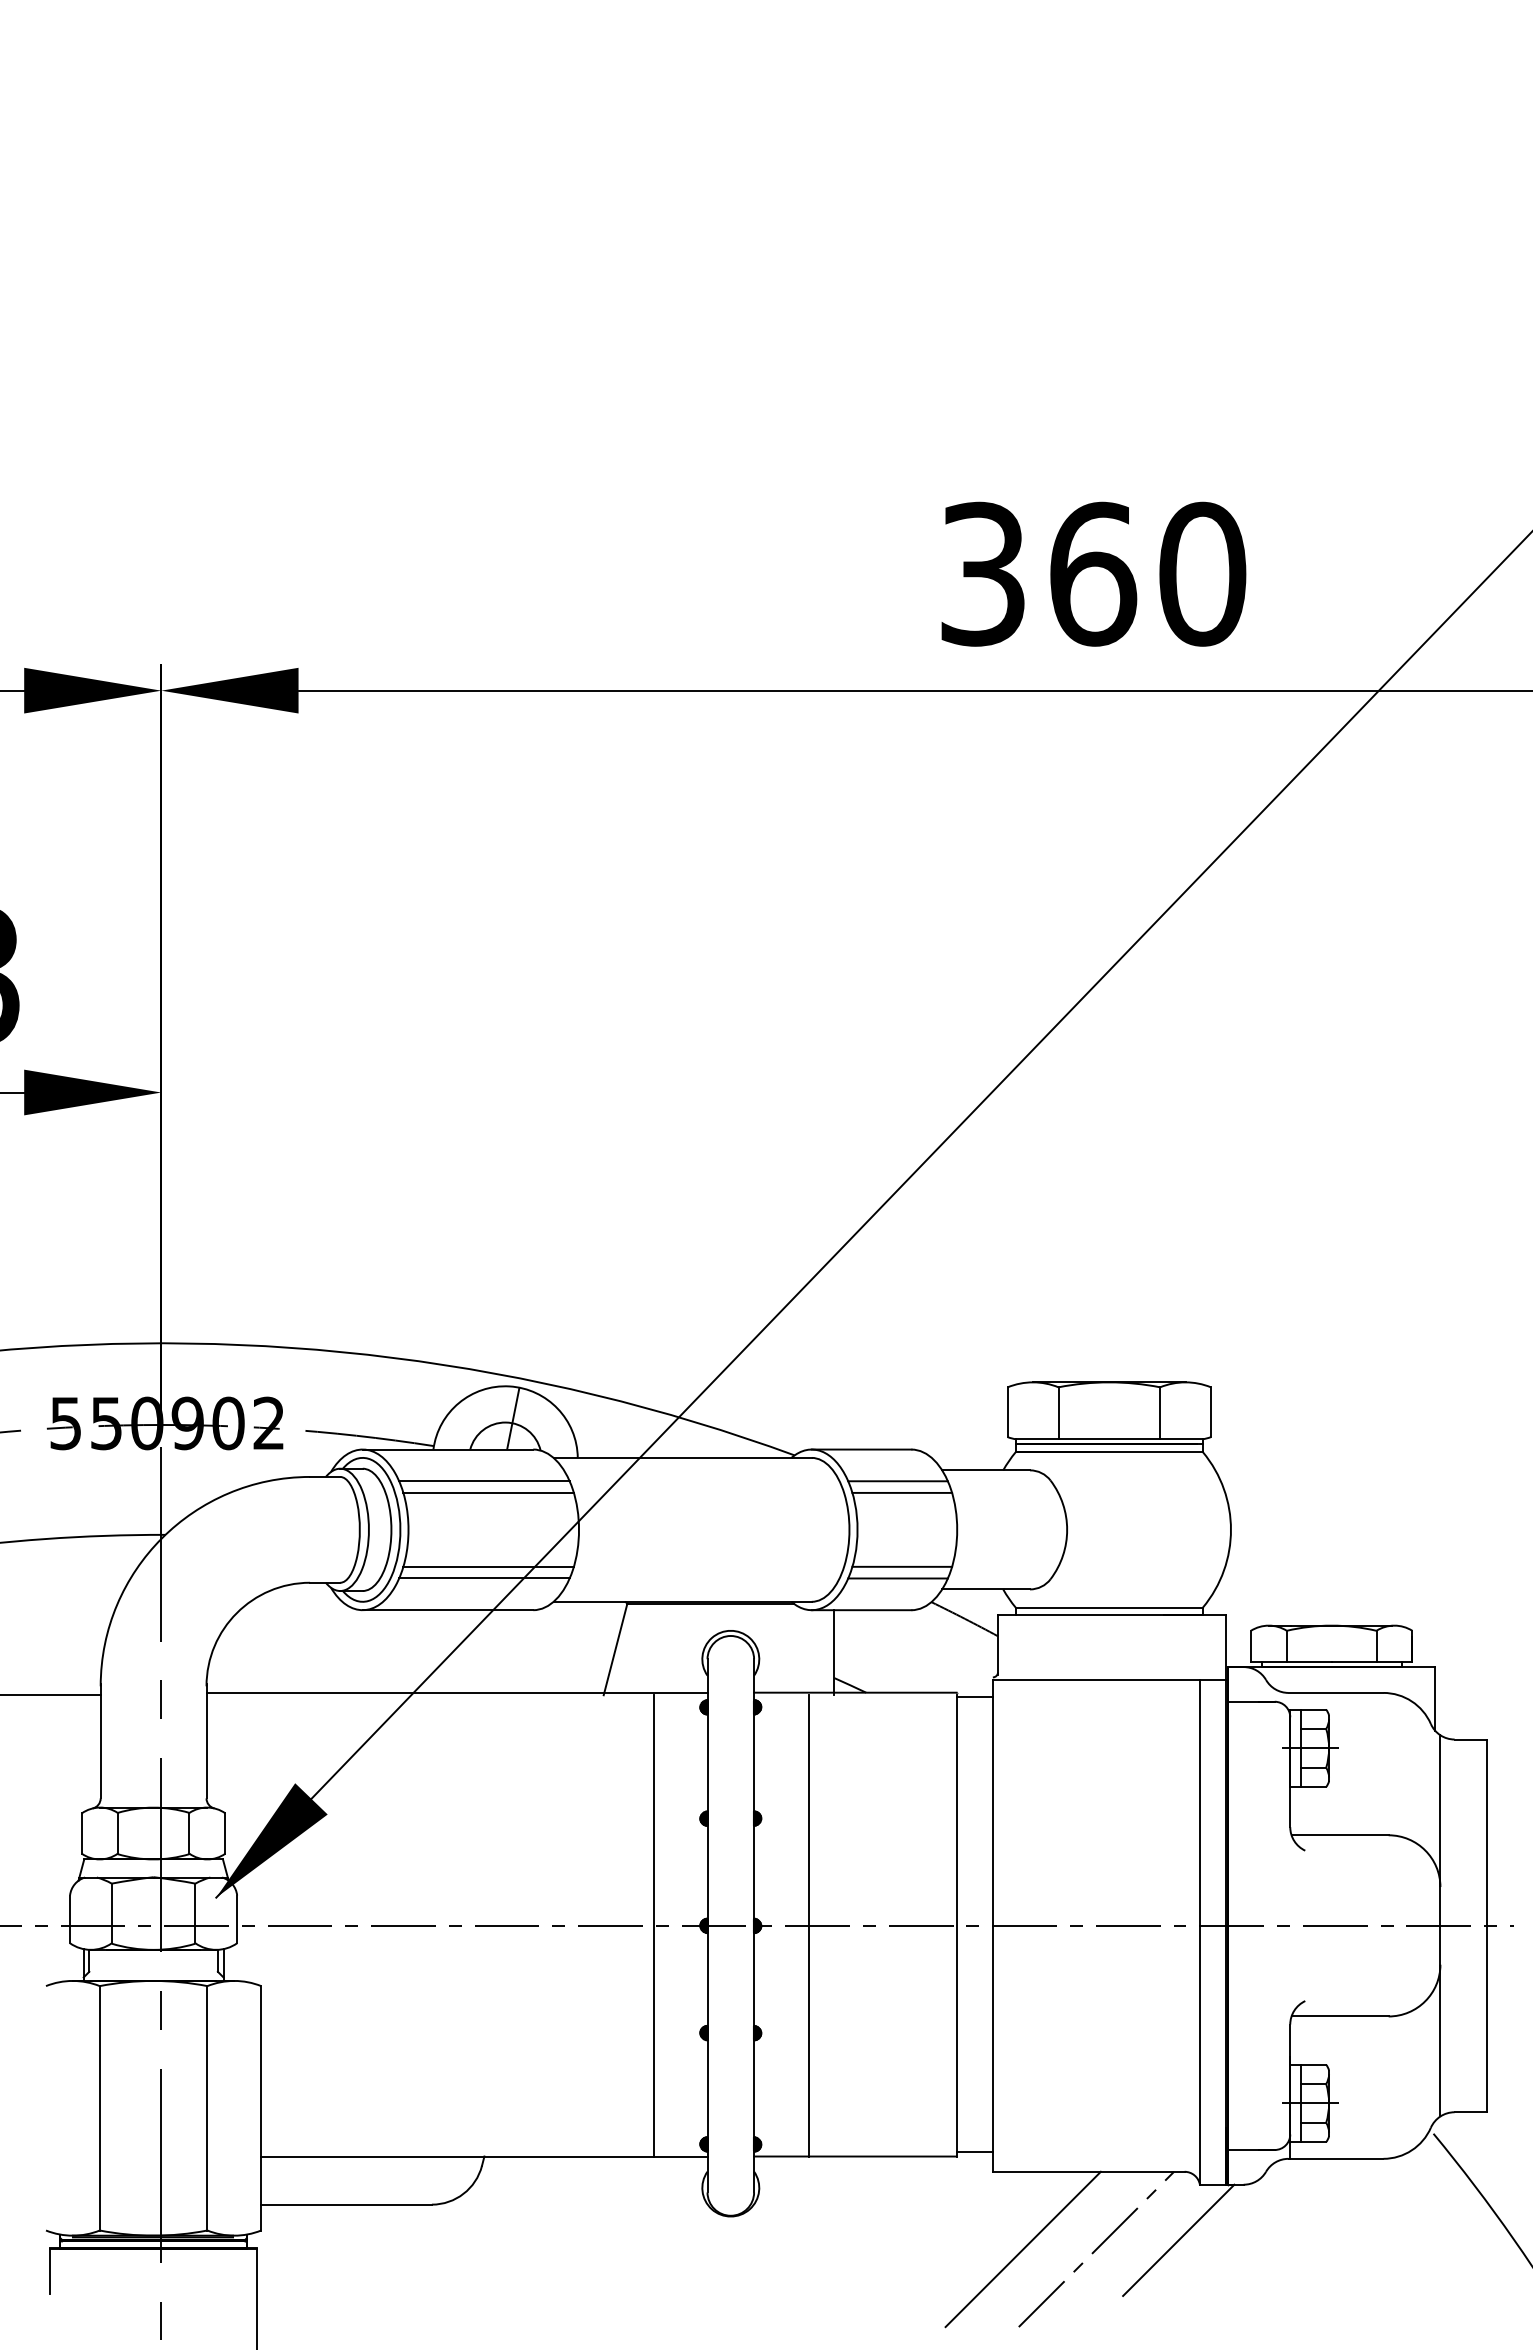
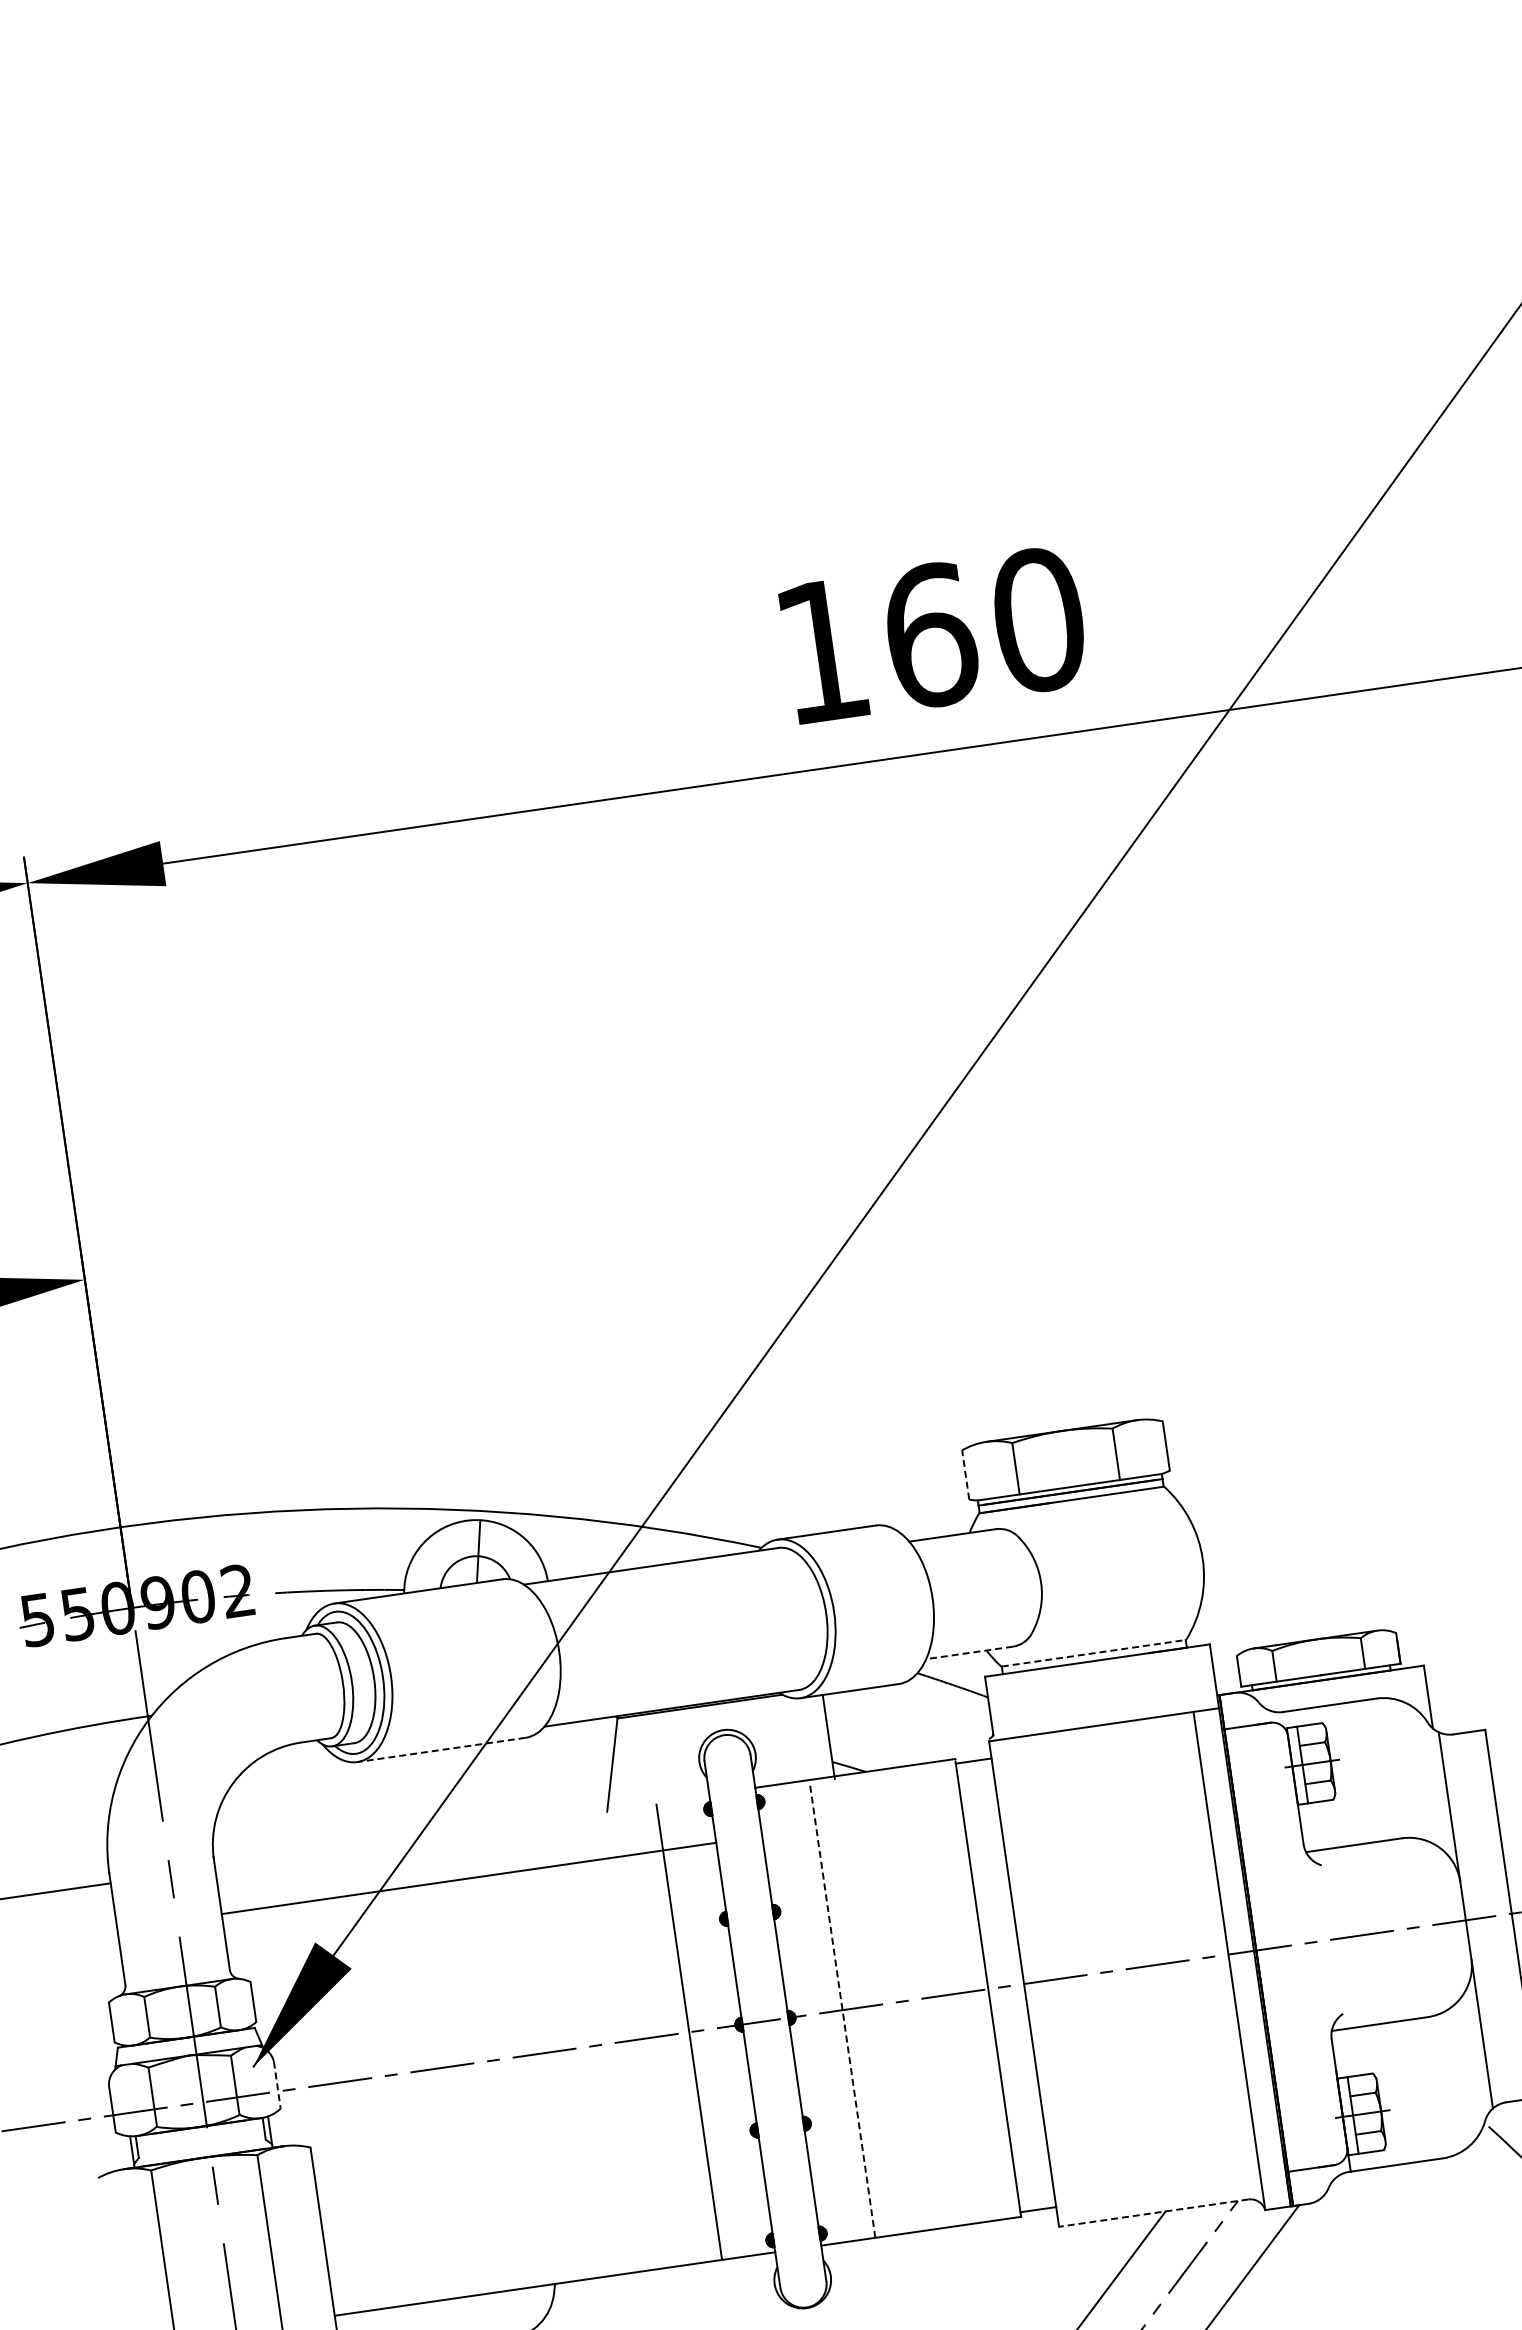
text: (982, 573) -> (821, 650), 360 -> 160
line: (1007, 1412) -> (965, 1475), solid -> dashed
line: (484, 1481) -> (459, 1617), removed
line: (897, 1481) -> (866, 1559), removed
line: (488, 1492) -> (464, 1628), removed
line: (902, 1492) -> (873, 1569), removed
line: (488, 1566) -> (475, 1701), removed
line: (902, 1566) -> (883, 1642), removed
line: (484, 1578) -> (472, 1713), removed
line: (897, 1578) -> (880, 1654), removed
line: (986, 1589) -> (969, 1652), solid -> dashed
line: (1110, 1607) -> (1094, 1653), solid -> dashed
line: (447, 1610) -> (440, 1750), solid -> dashed
line: (456, 1692) -> (468, 1878), moved
line: (237, 1919) -> (277, 2085), solid -> dashed
line: (808, 1925) -> (842, 2009), solid -> dashed
line: (1088, 2171) -> (1153, 2212), solid -> dashed

